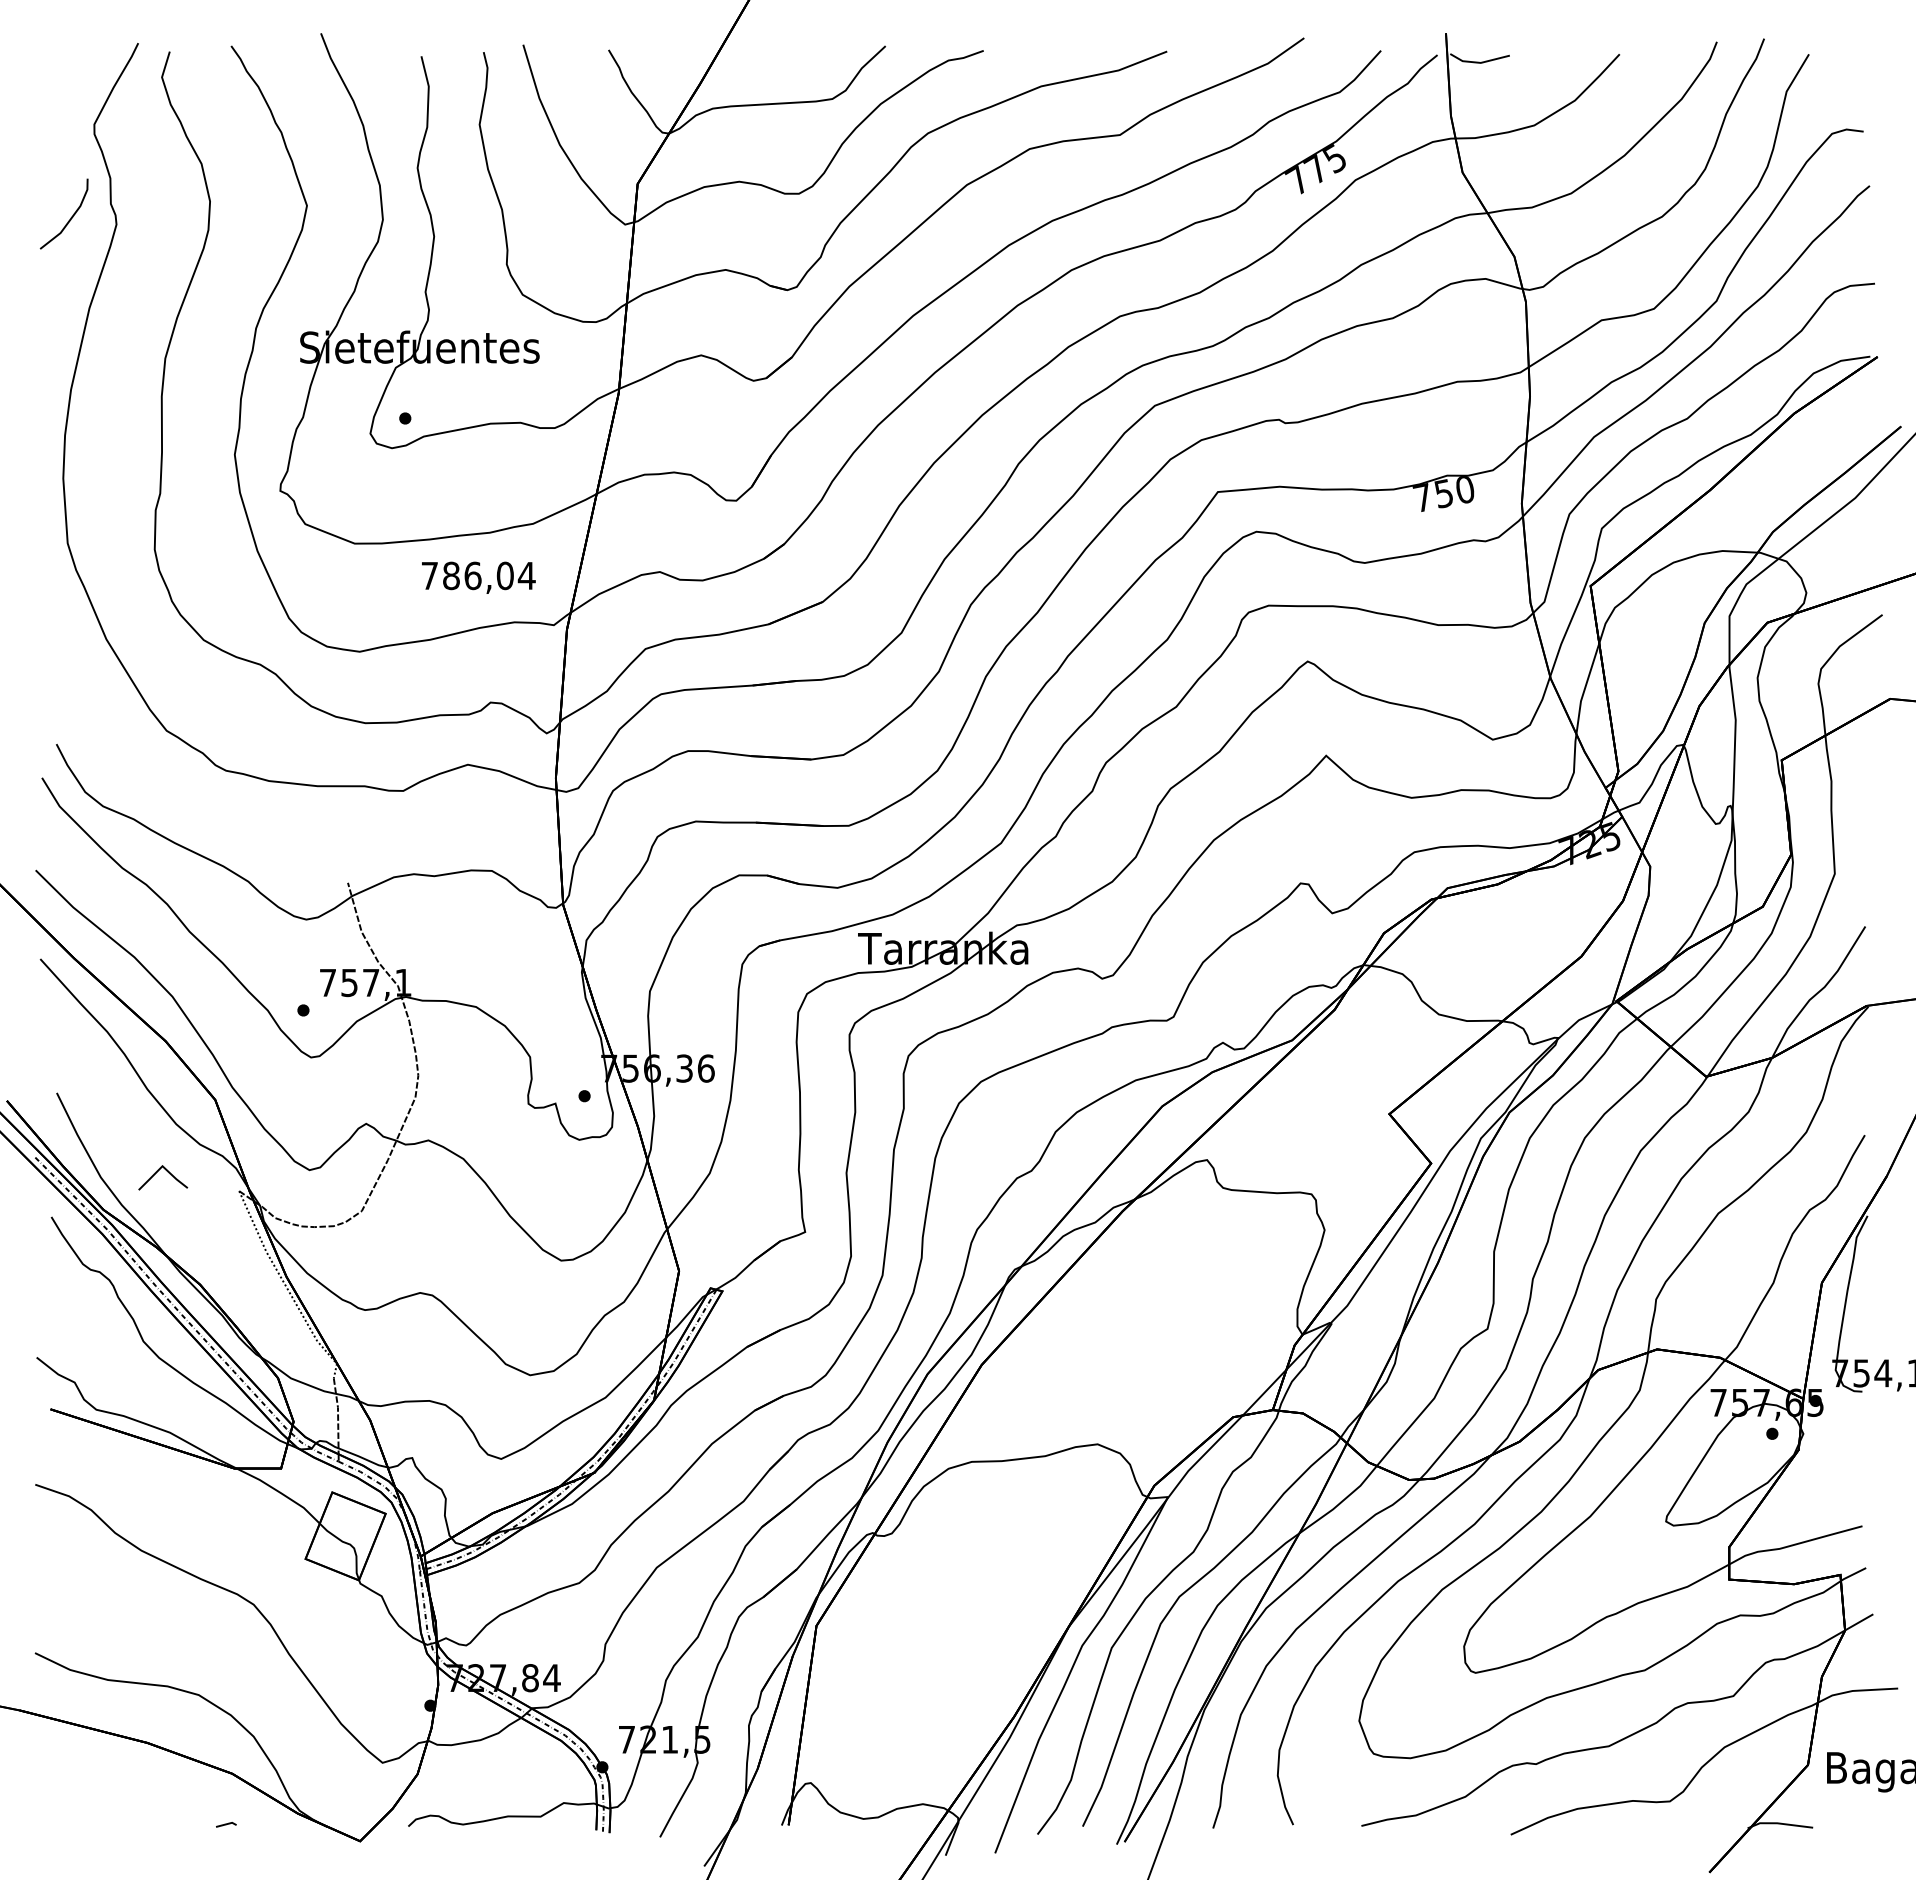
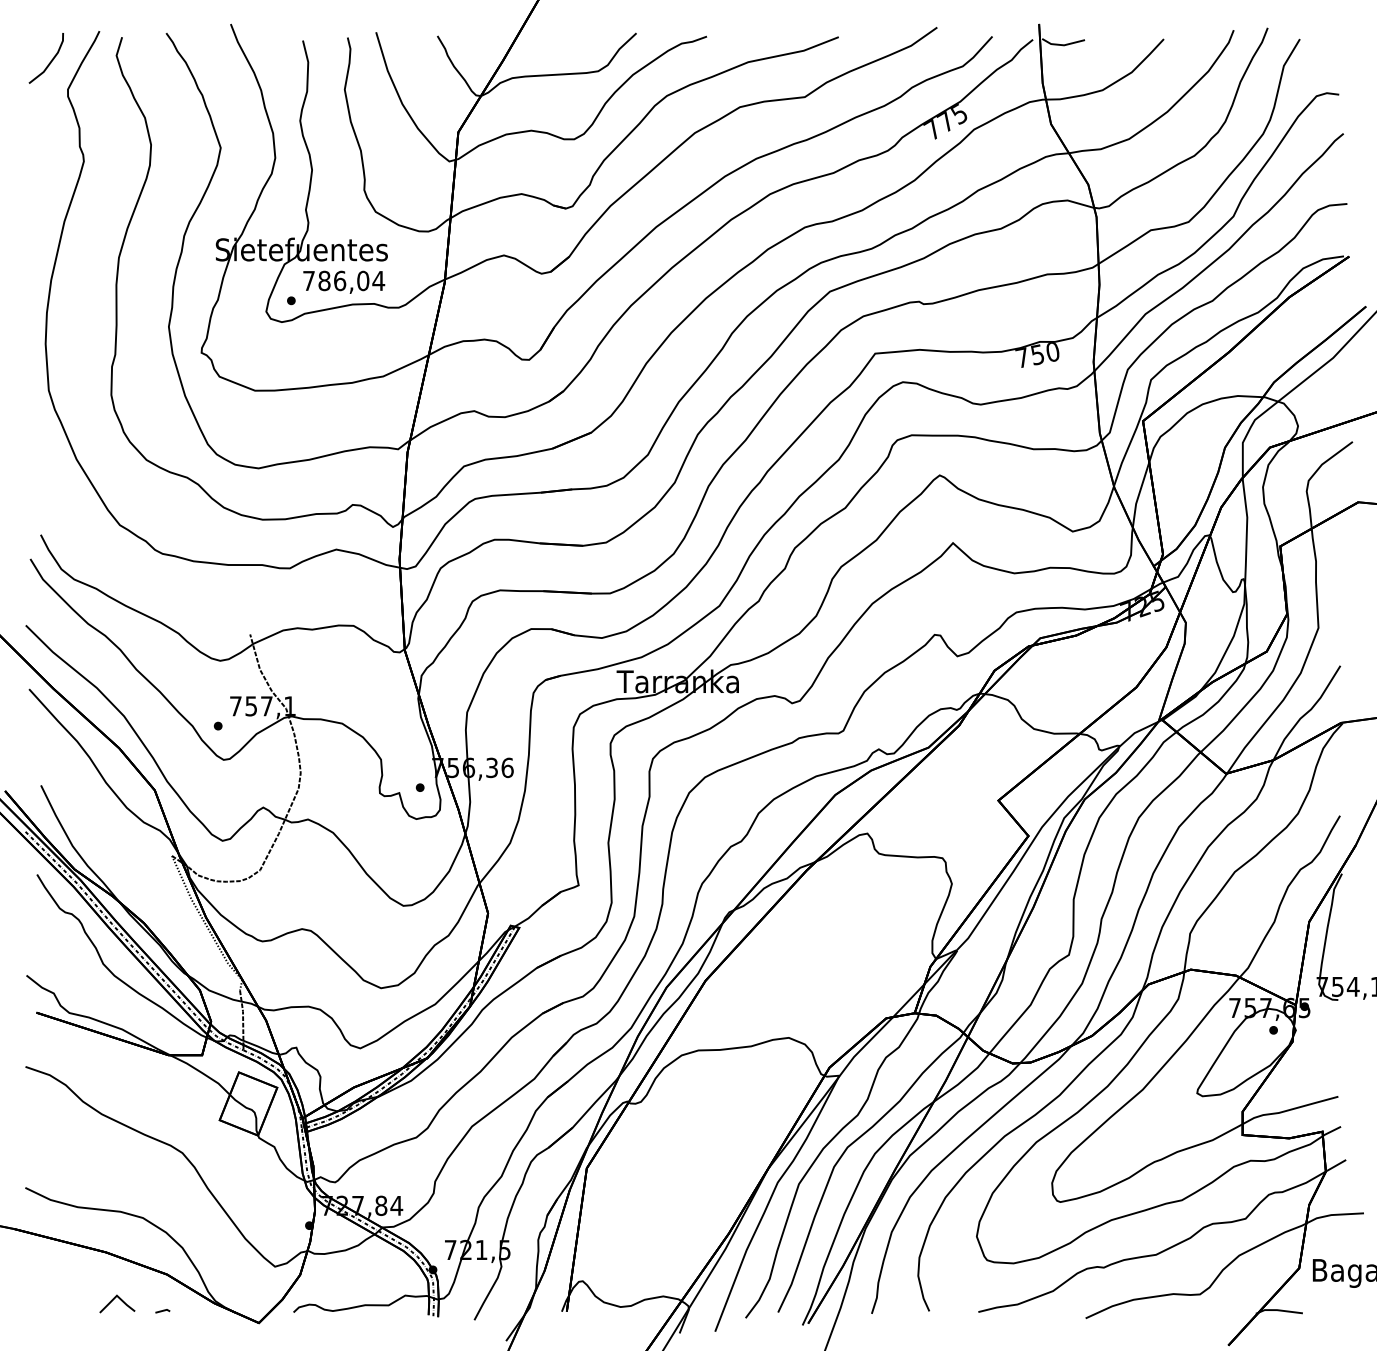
line: (70, 217) -> (50, 60), moved
text: (478, 577) -> (343, 282), moved
line: (167, 1172) -> (120, 1300), moved

